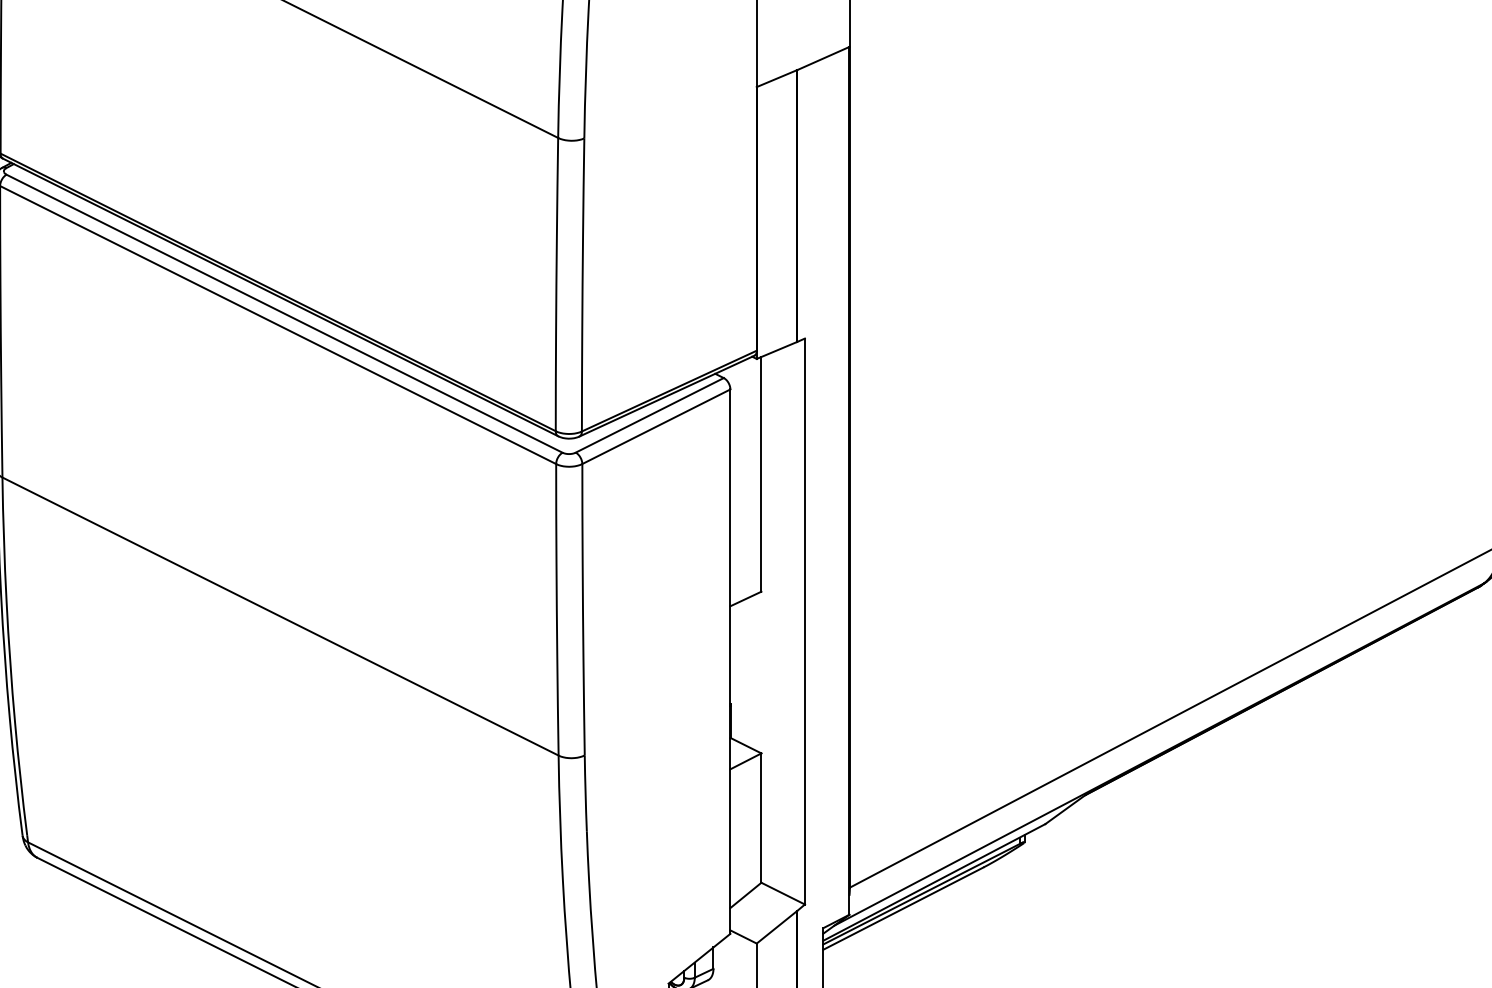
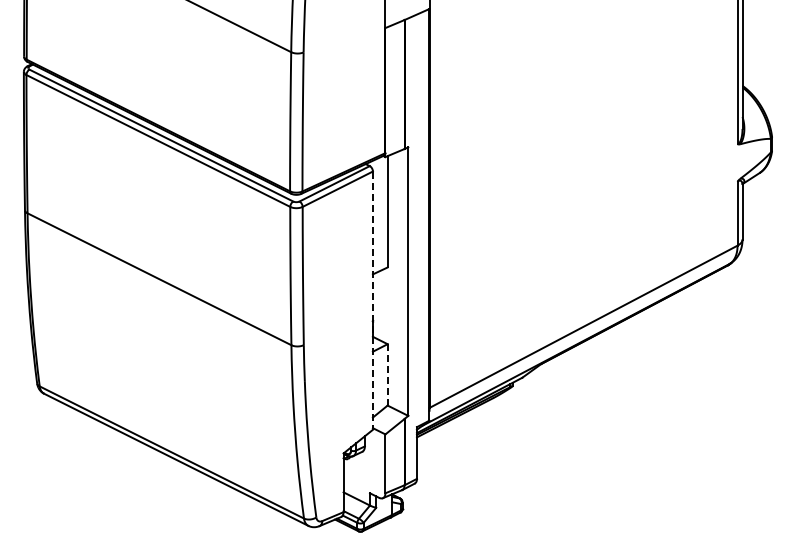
line: (729, 663) -> (372, 301), solid -> dashed
line: (761, 817) -> (387, 374), solid -> dashed

